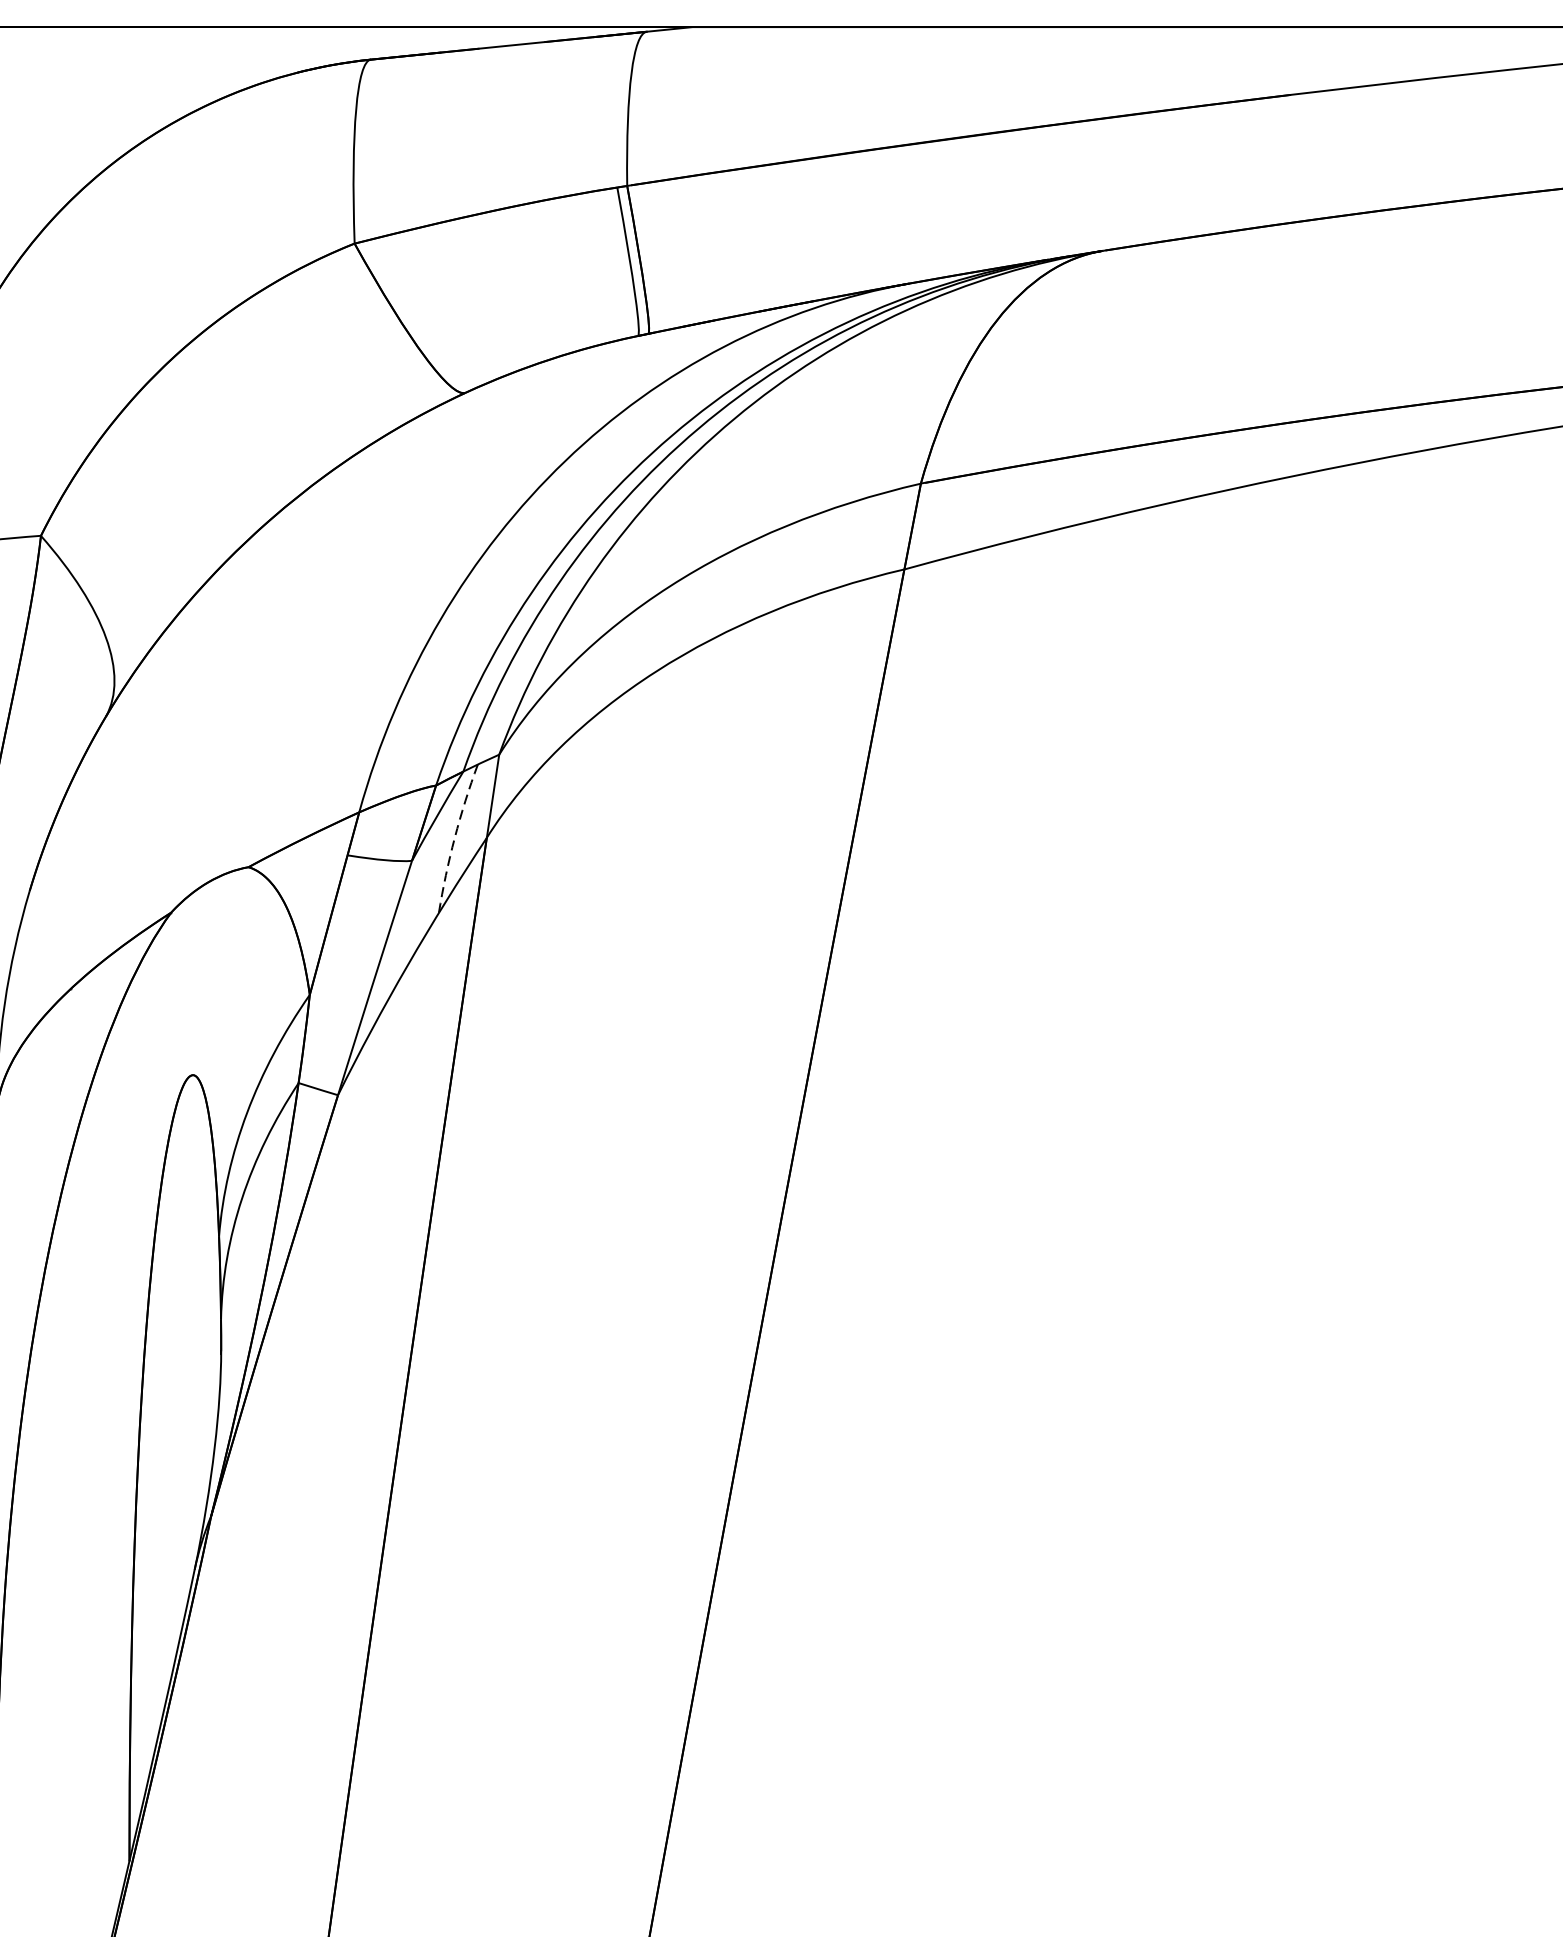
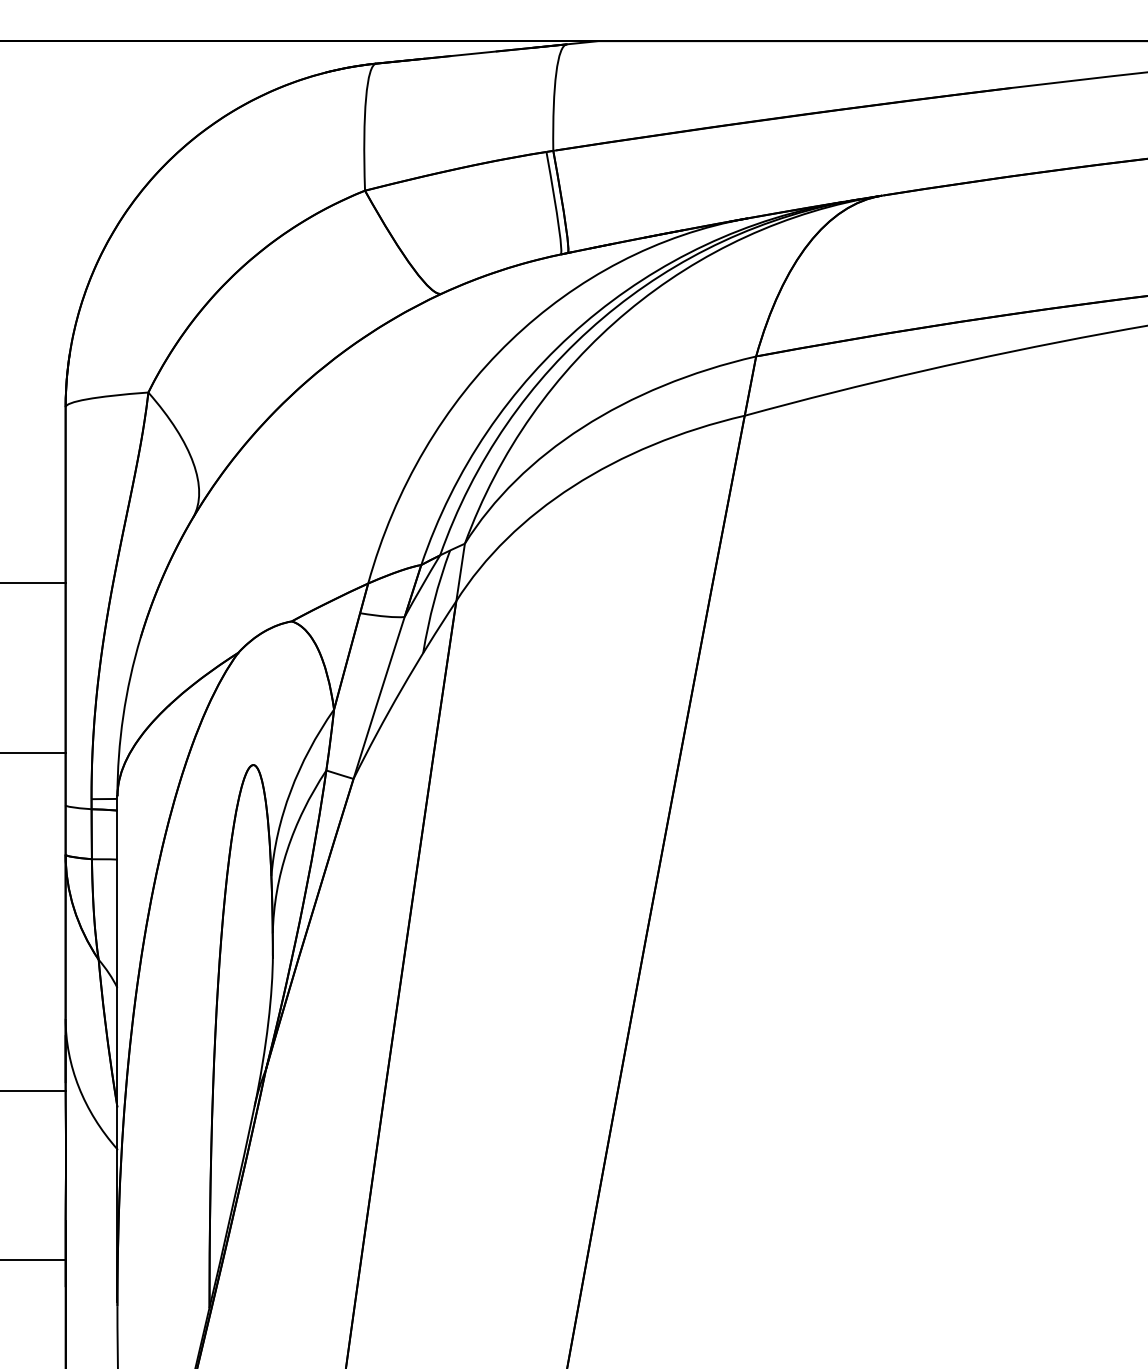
arc: (455, 838) -> (434, 601), dashed -> solid

